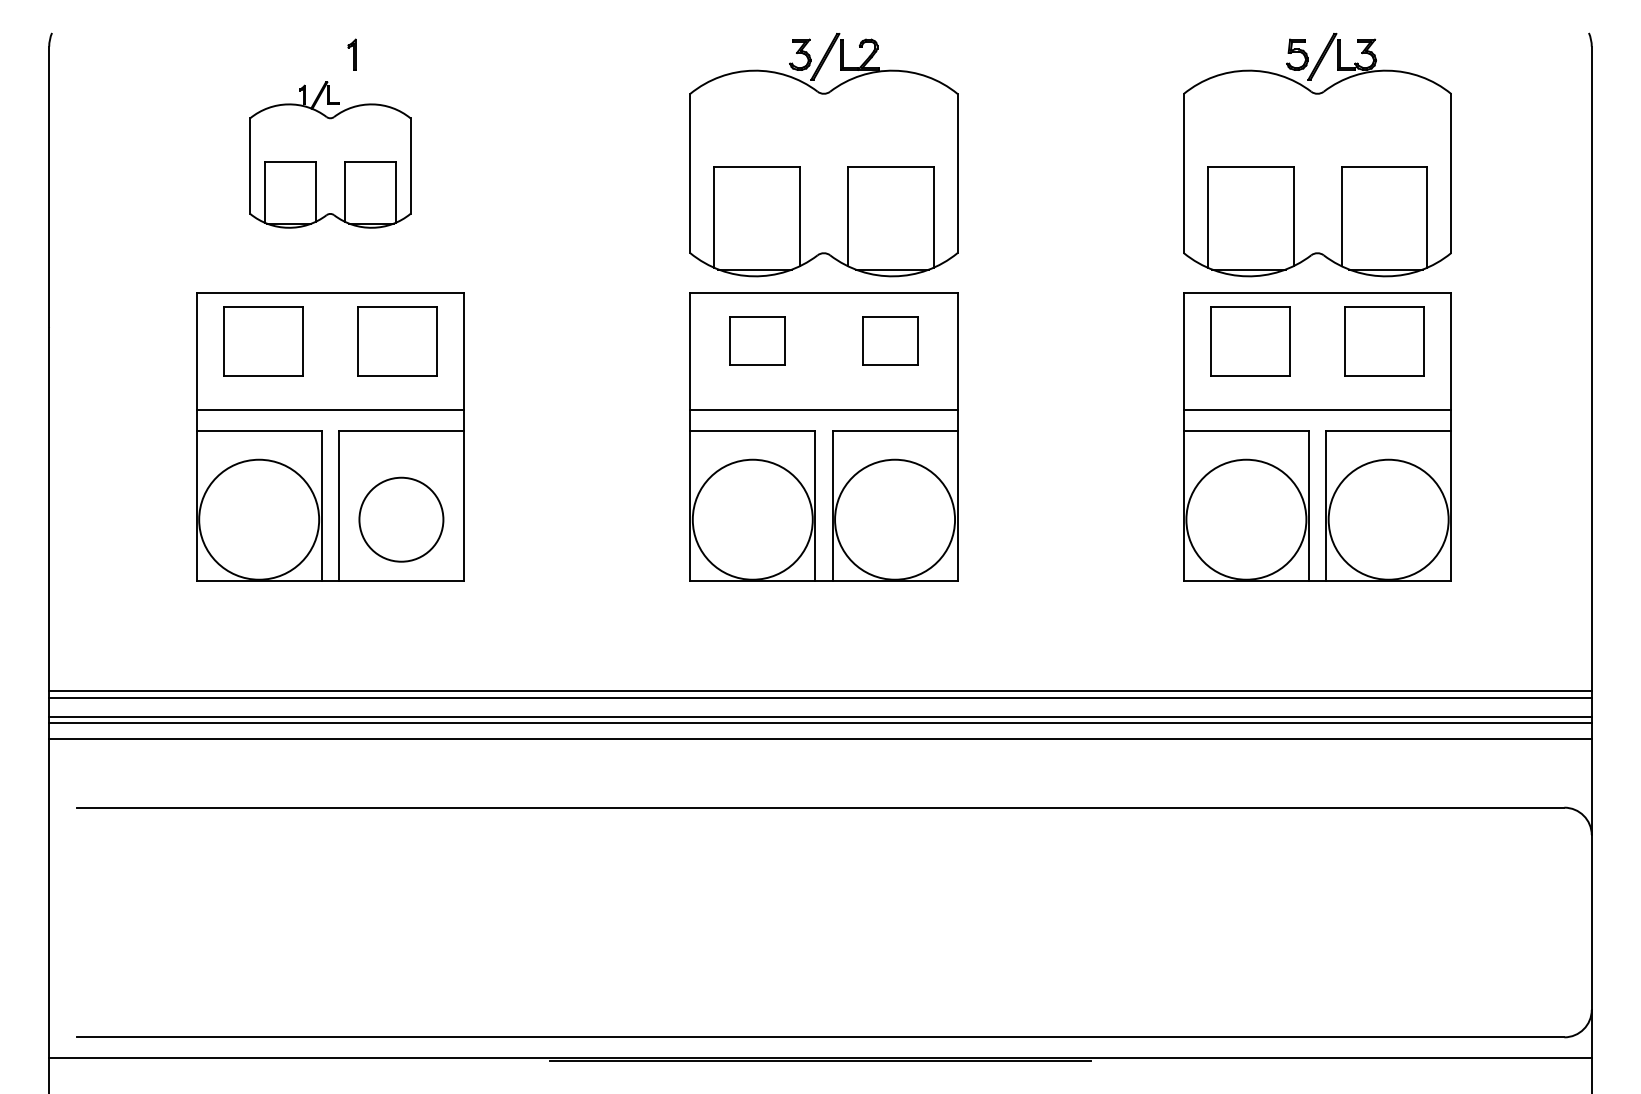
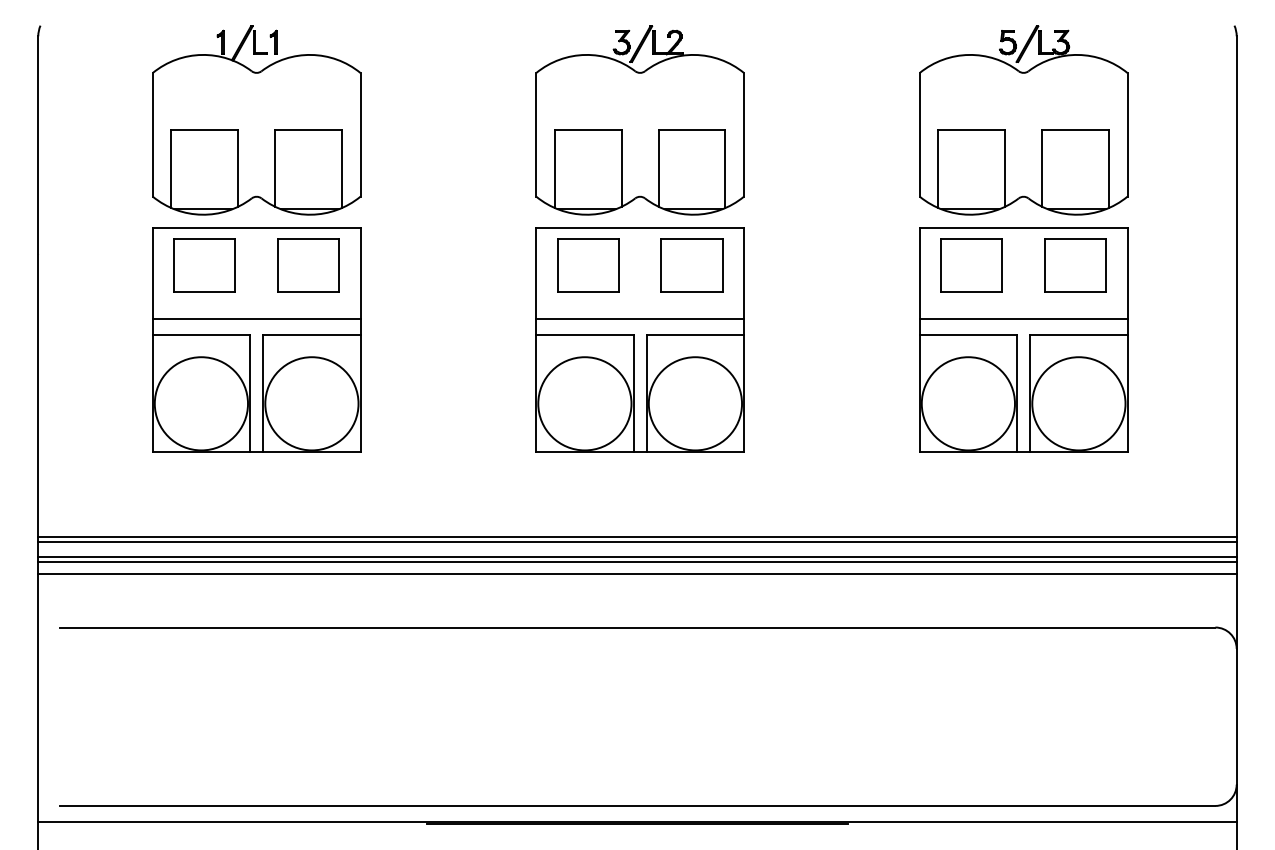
part: (330, 154) -> (256, 120), size x1.67
part: (757, 341) -> (588, 265), size x1.43
part: (890, 341) -> (691, 265), size x1.43
circle: (401, 519) -> (311, 403), size x1.43

